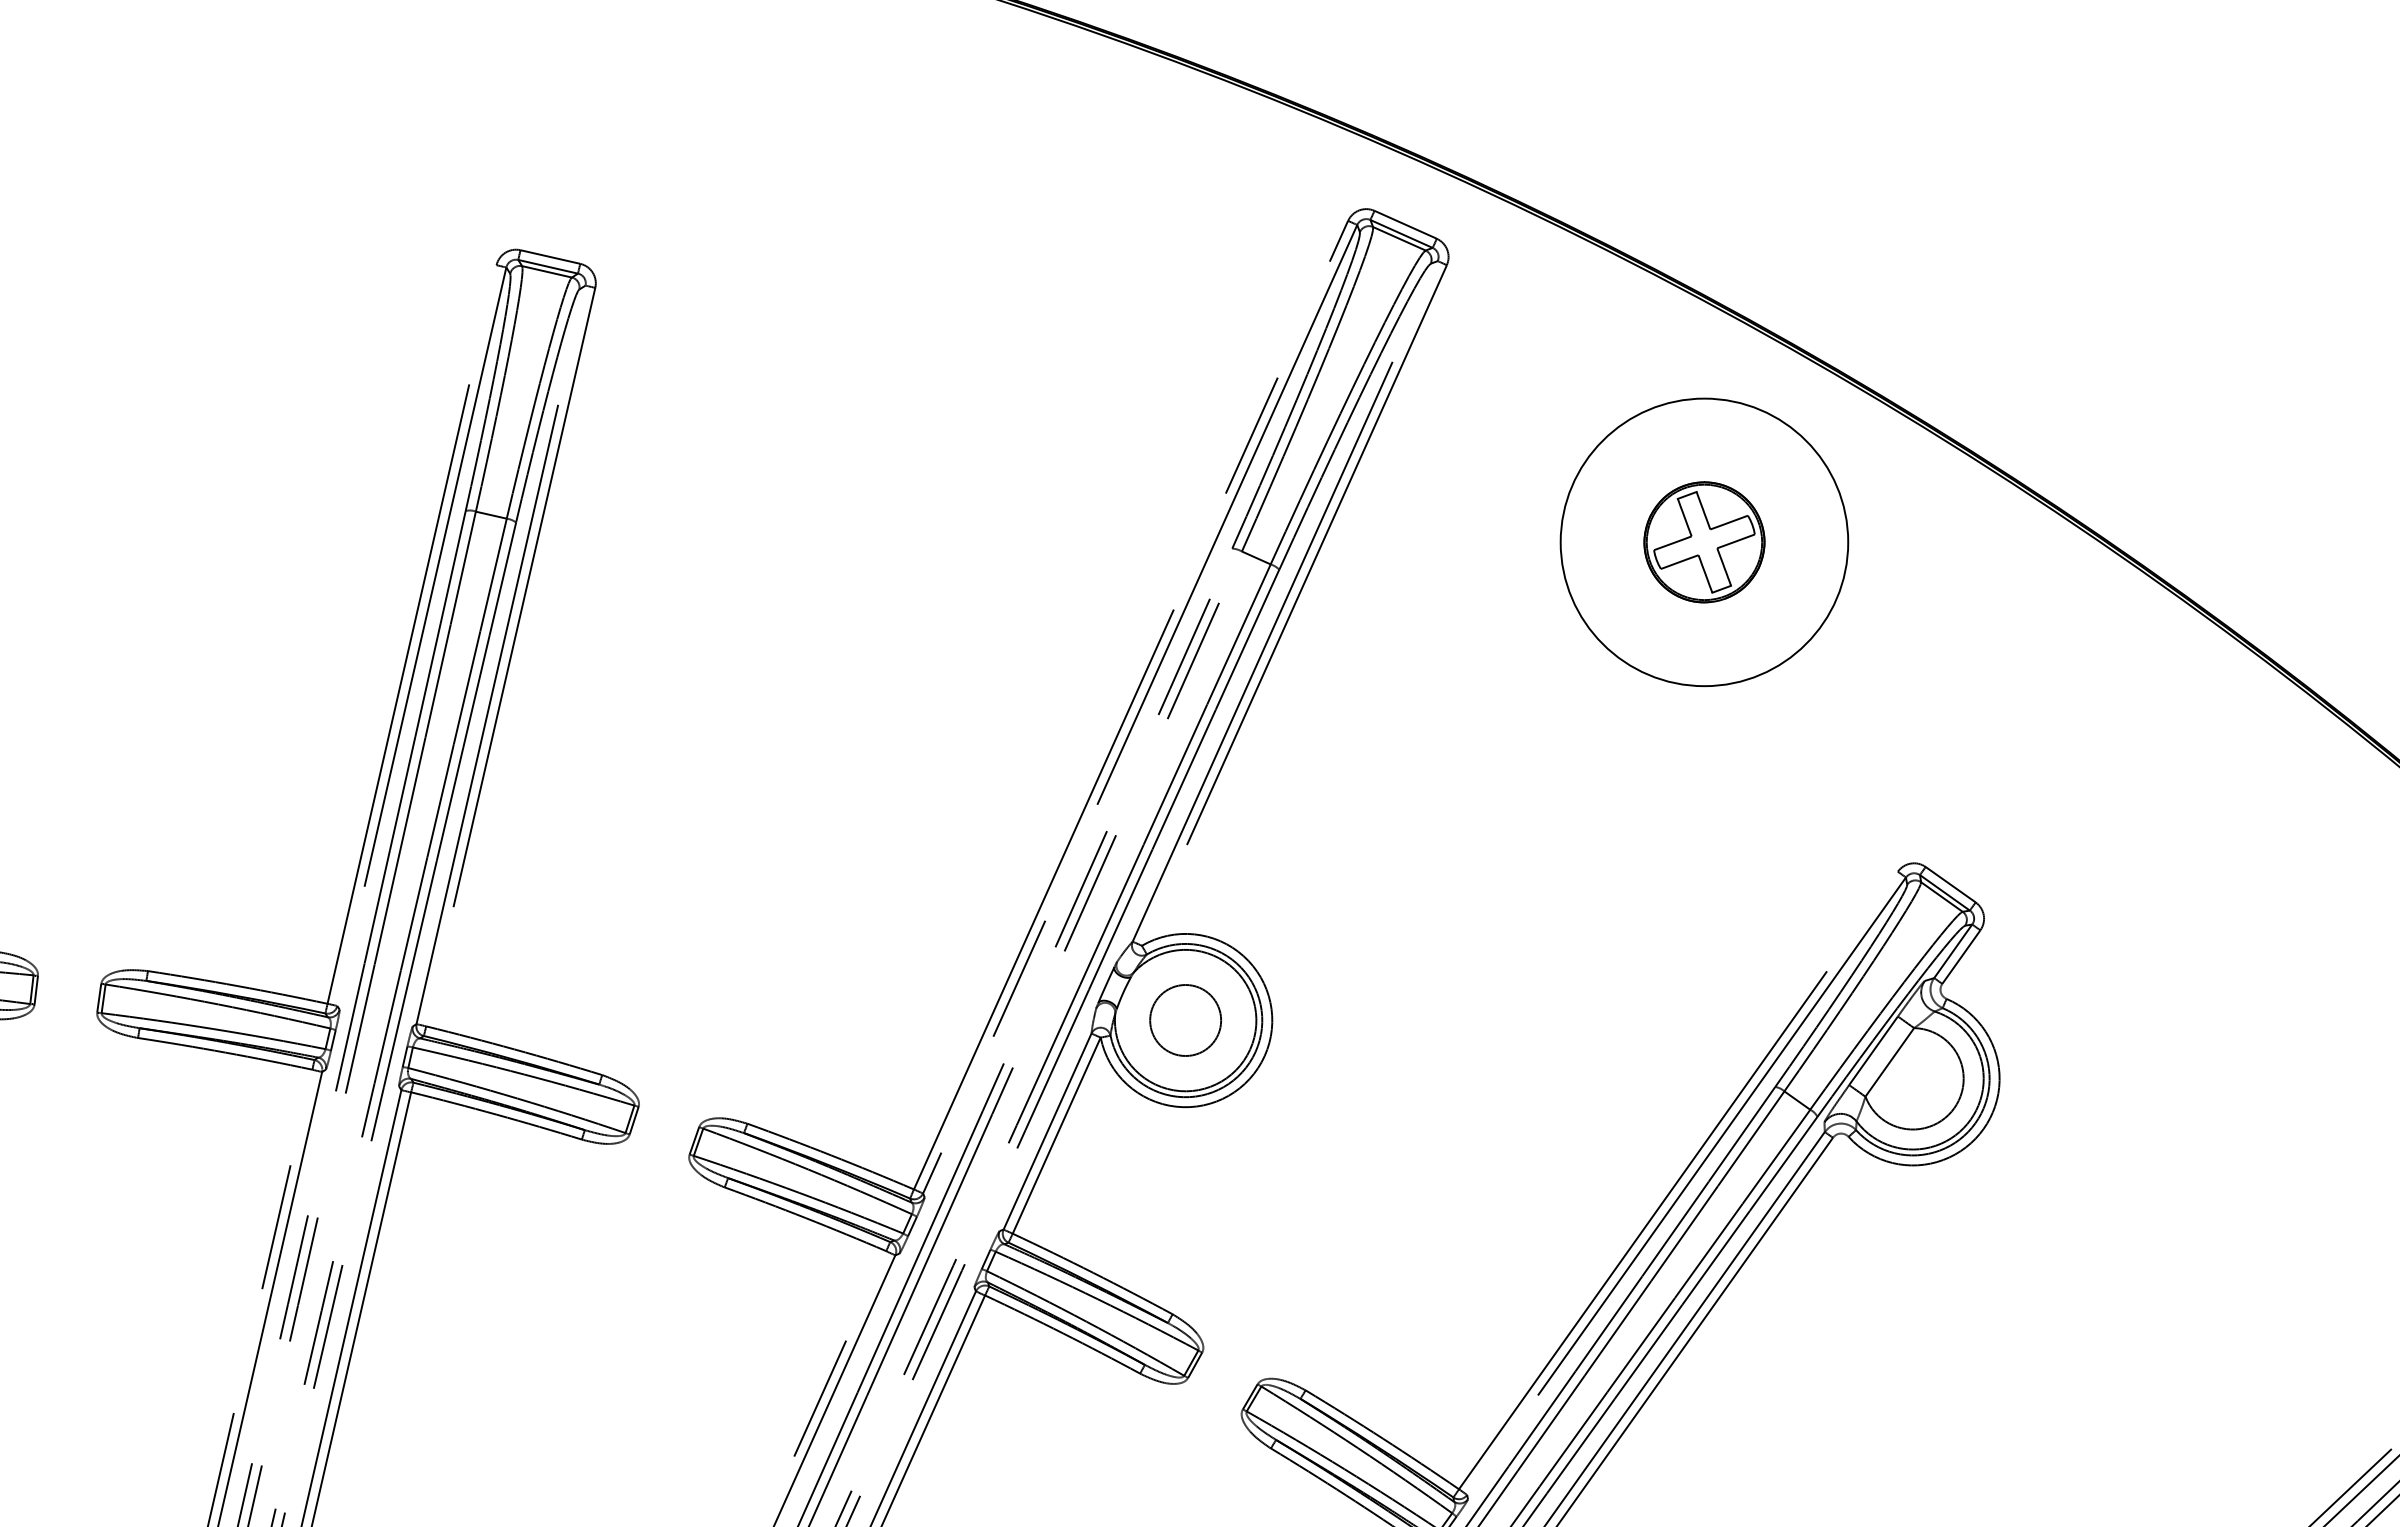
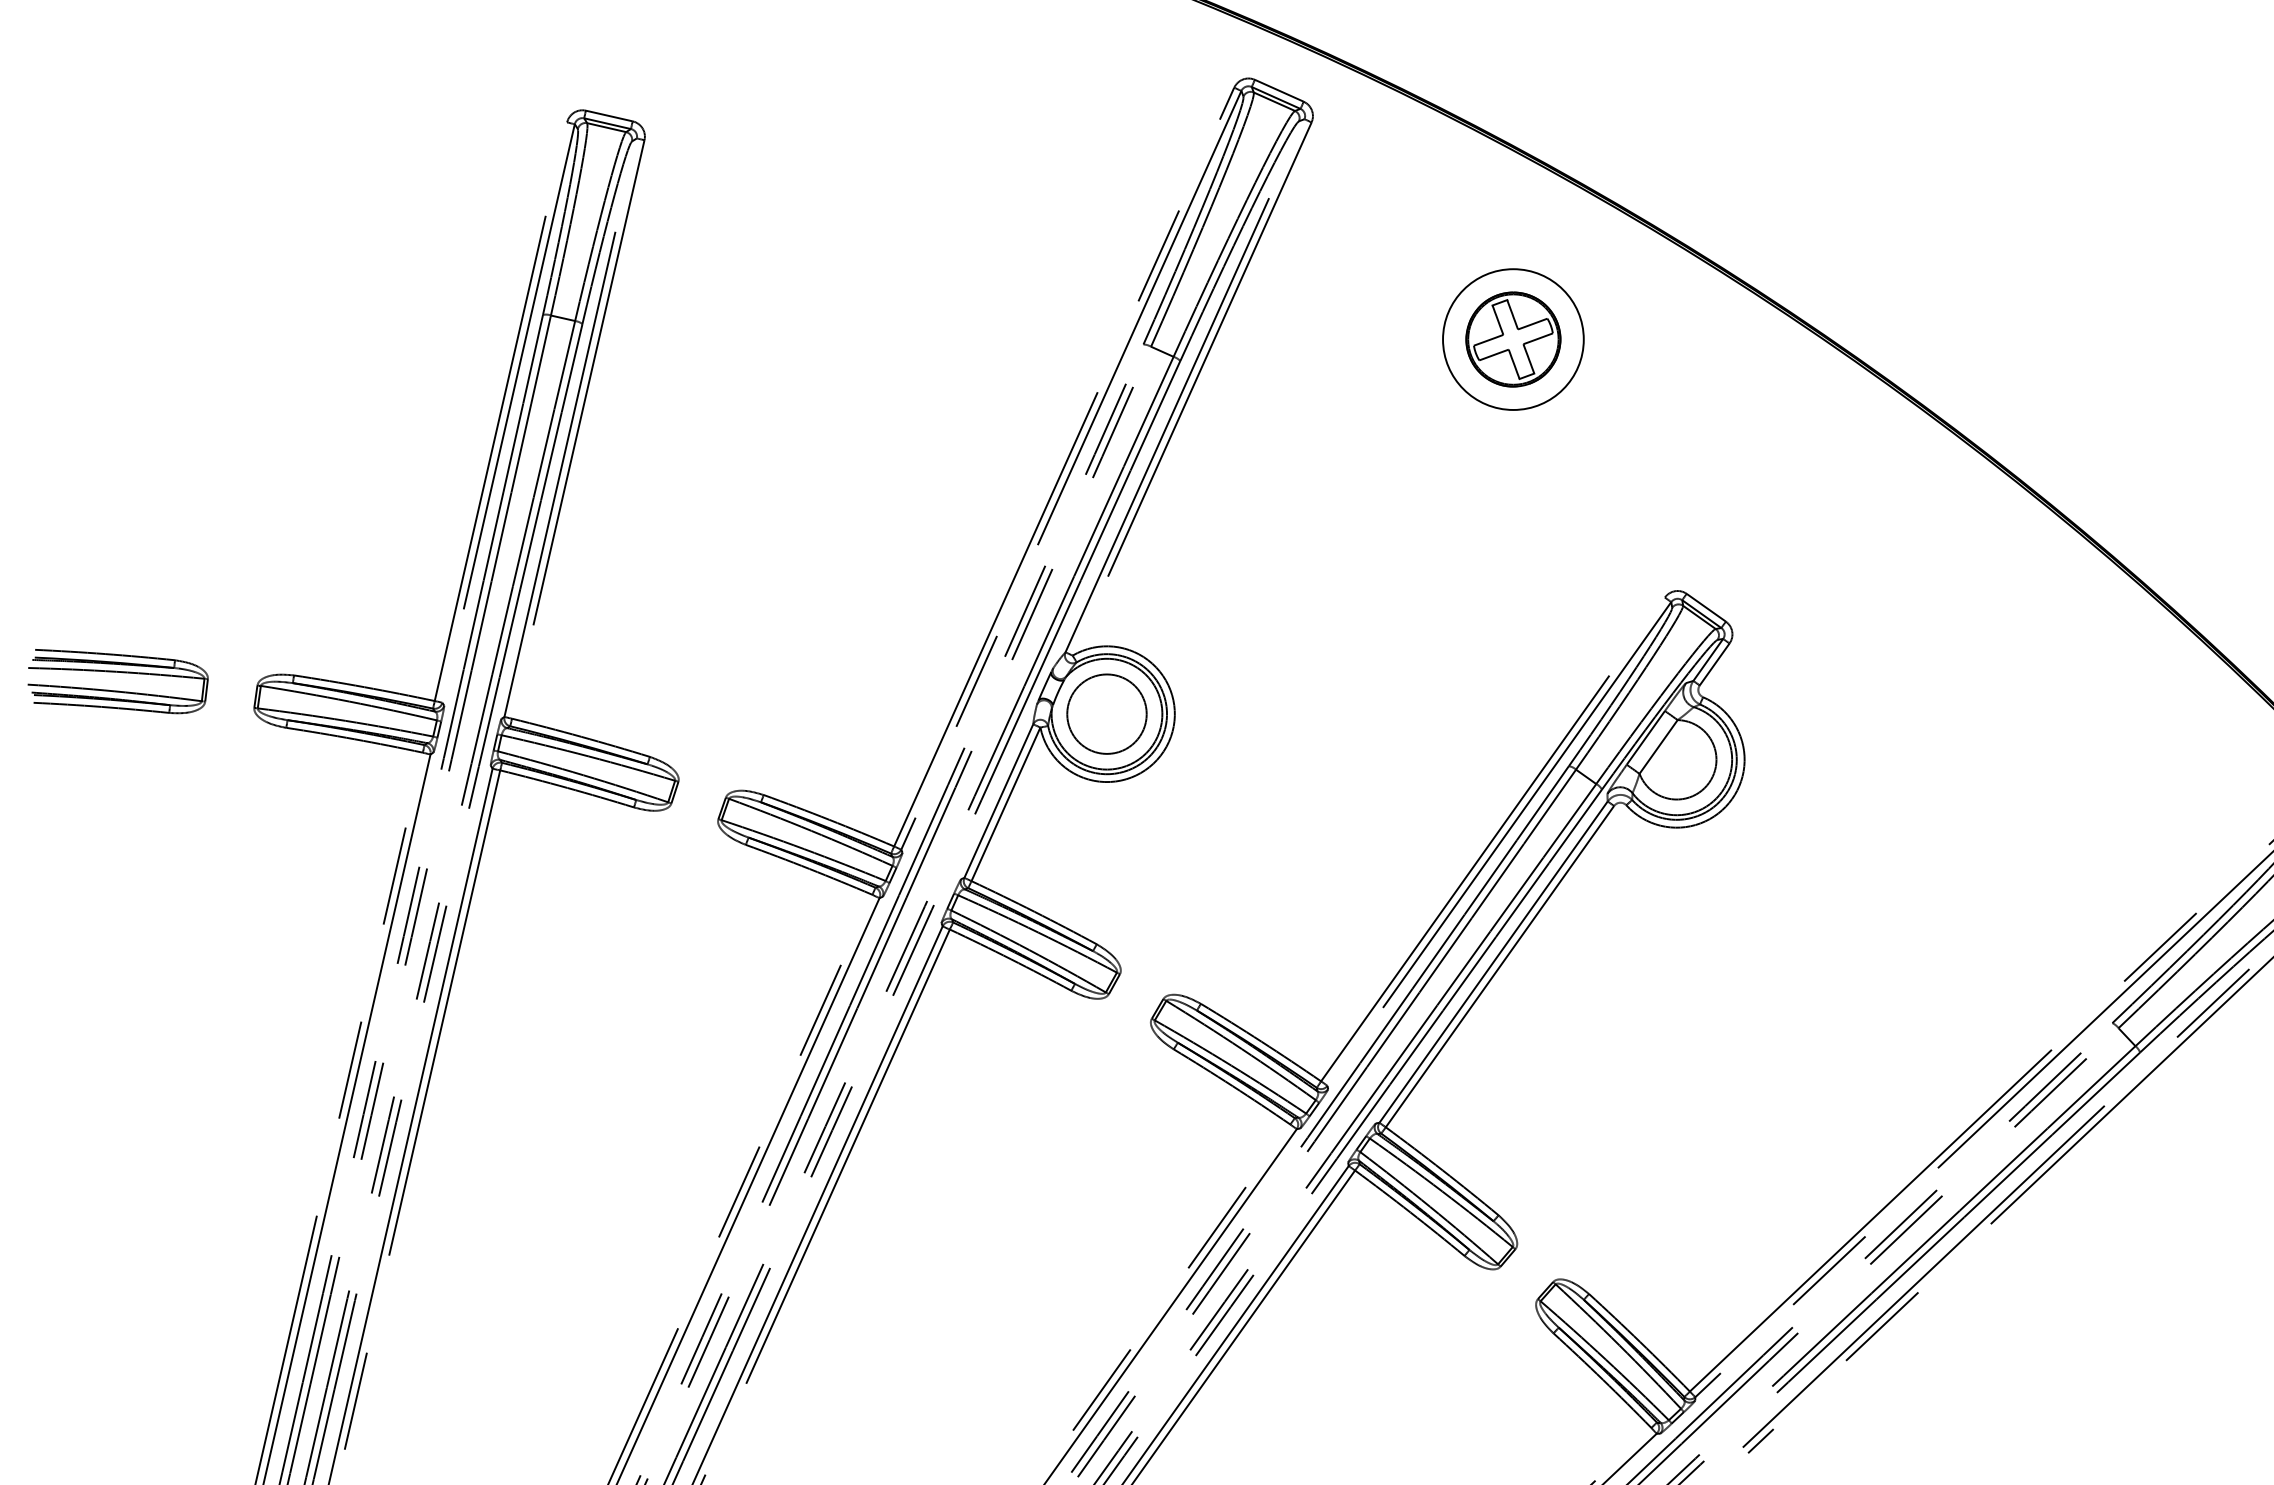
circle: (1704, 542) -> (1513, 339), size x0.62
circle: (1185, 1019) -> (1106, 713), size x1.43

